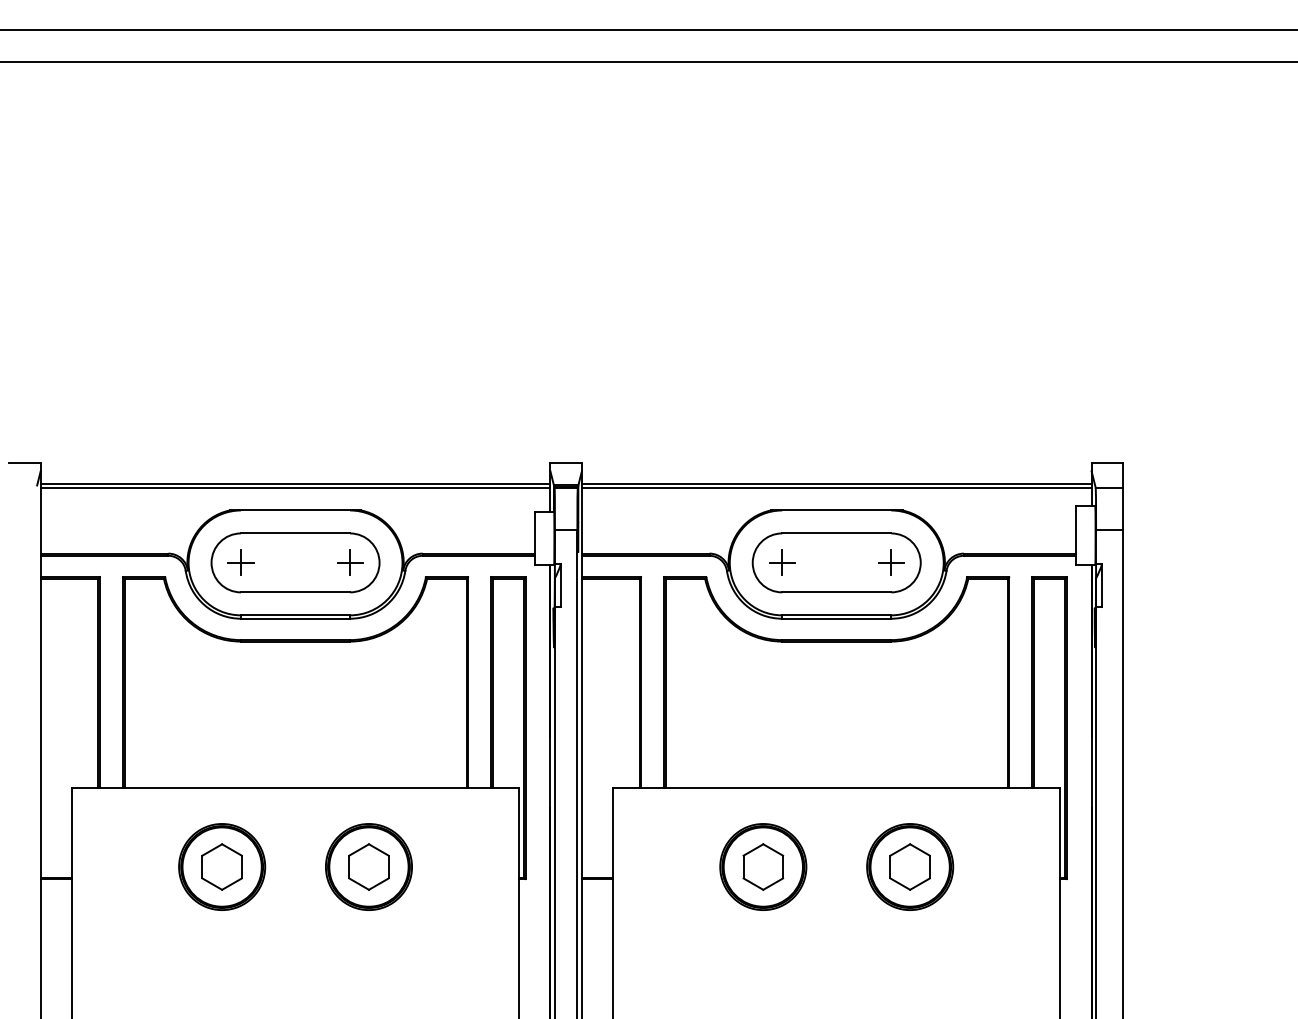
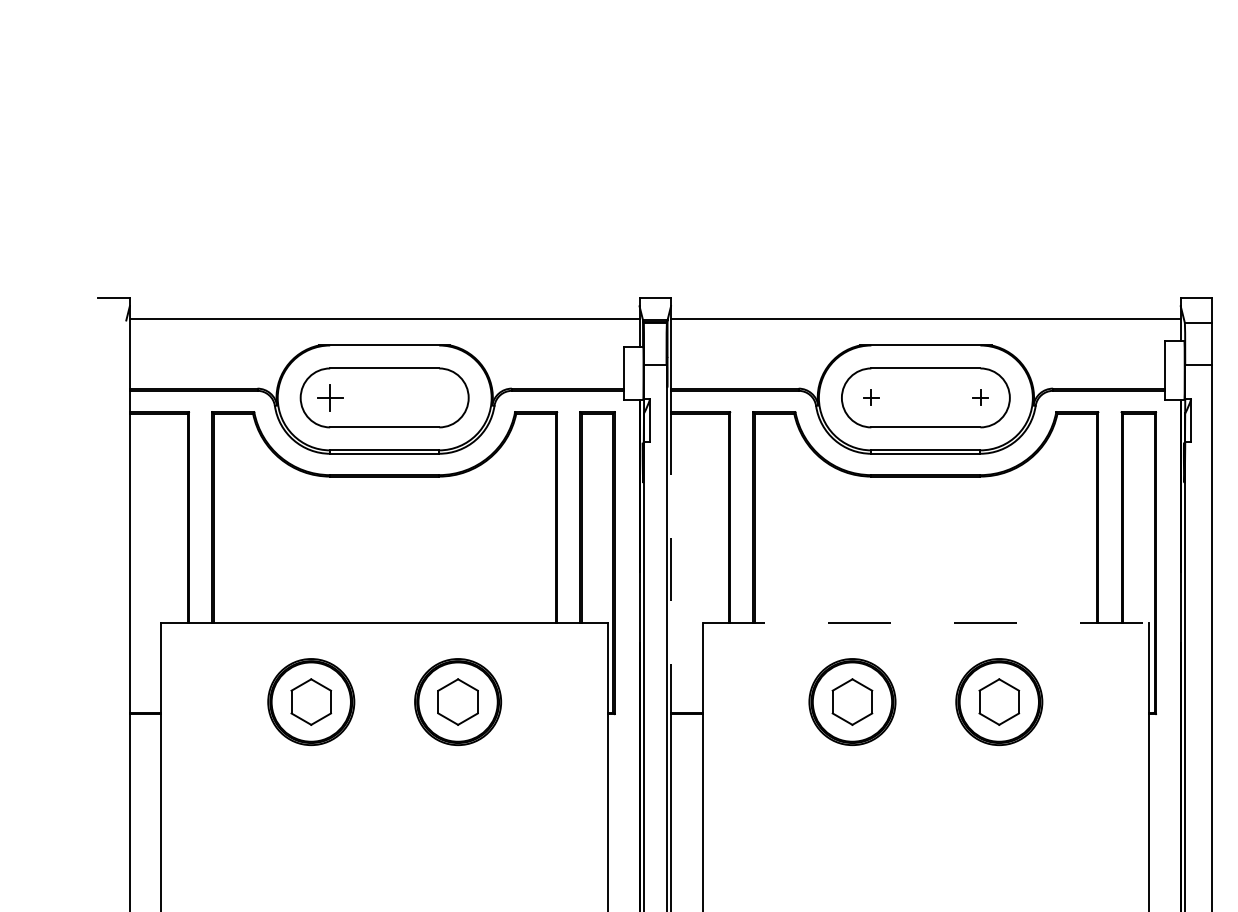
line: (295, 487) -> (384, 322), removed
line: (836, 487) -> (925, 322), removed
part: (350, 562) -> (439, 397), removed
part: (782, 562) -> (871, 397), size x0.6
part: (891, 562) -> (980, 397), size x0.6
line: (581, 728) -> (670, 563), solid -> dashed
line: (837, 788) -> (926, 623), solid -> dashed

